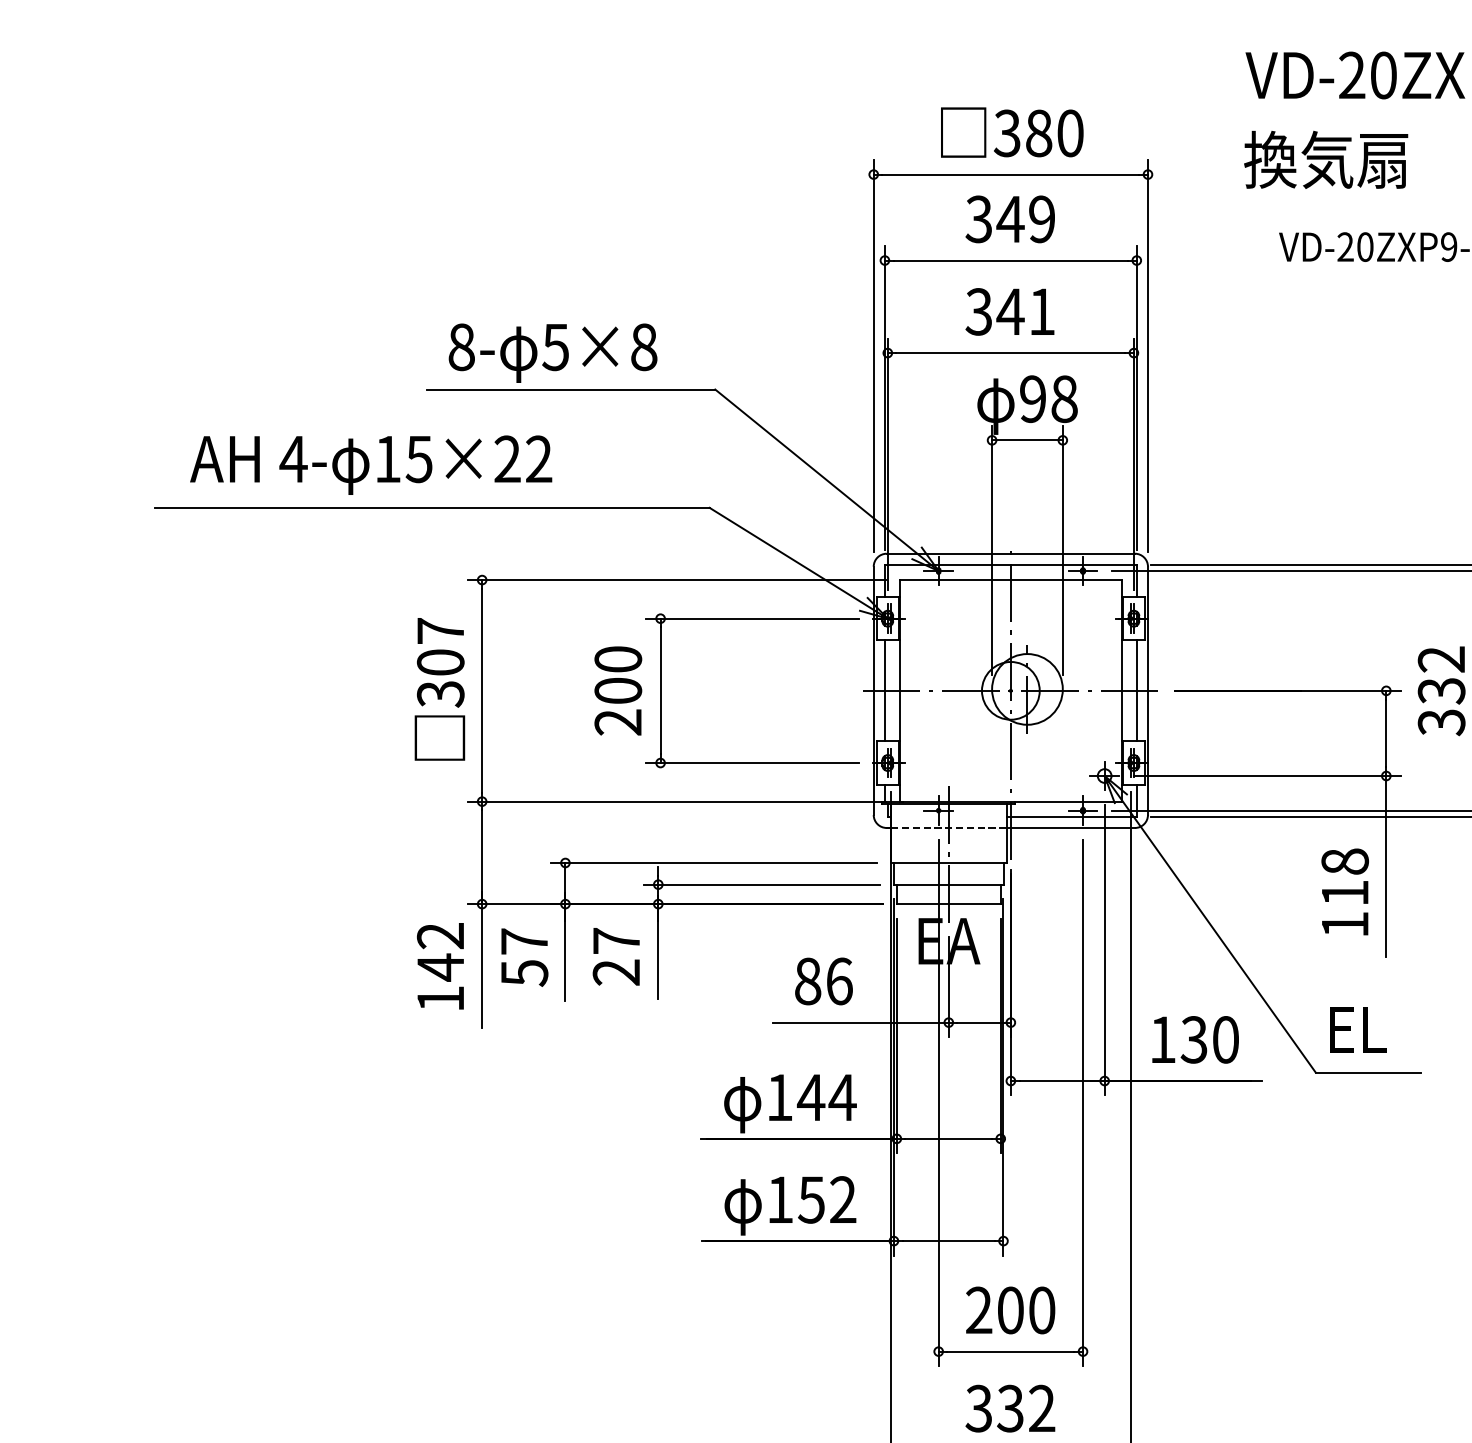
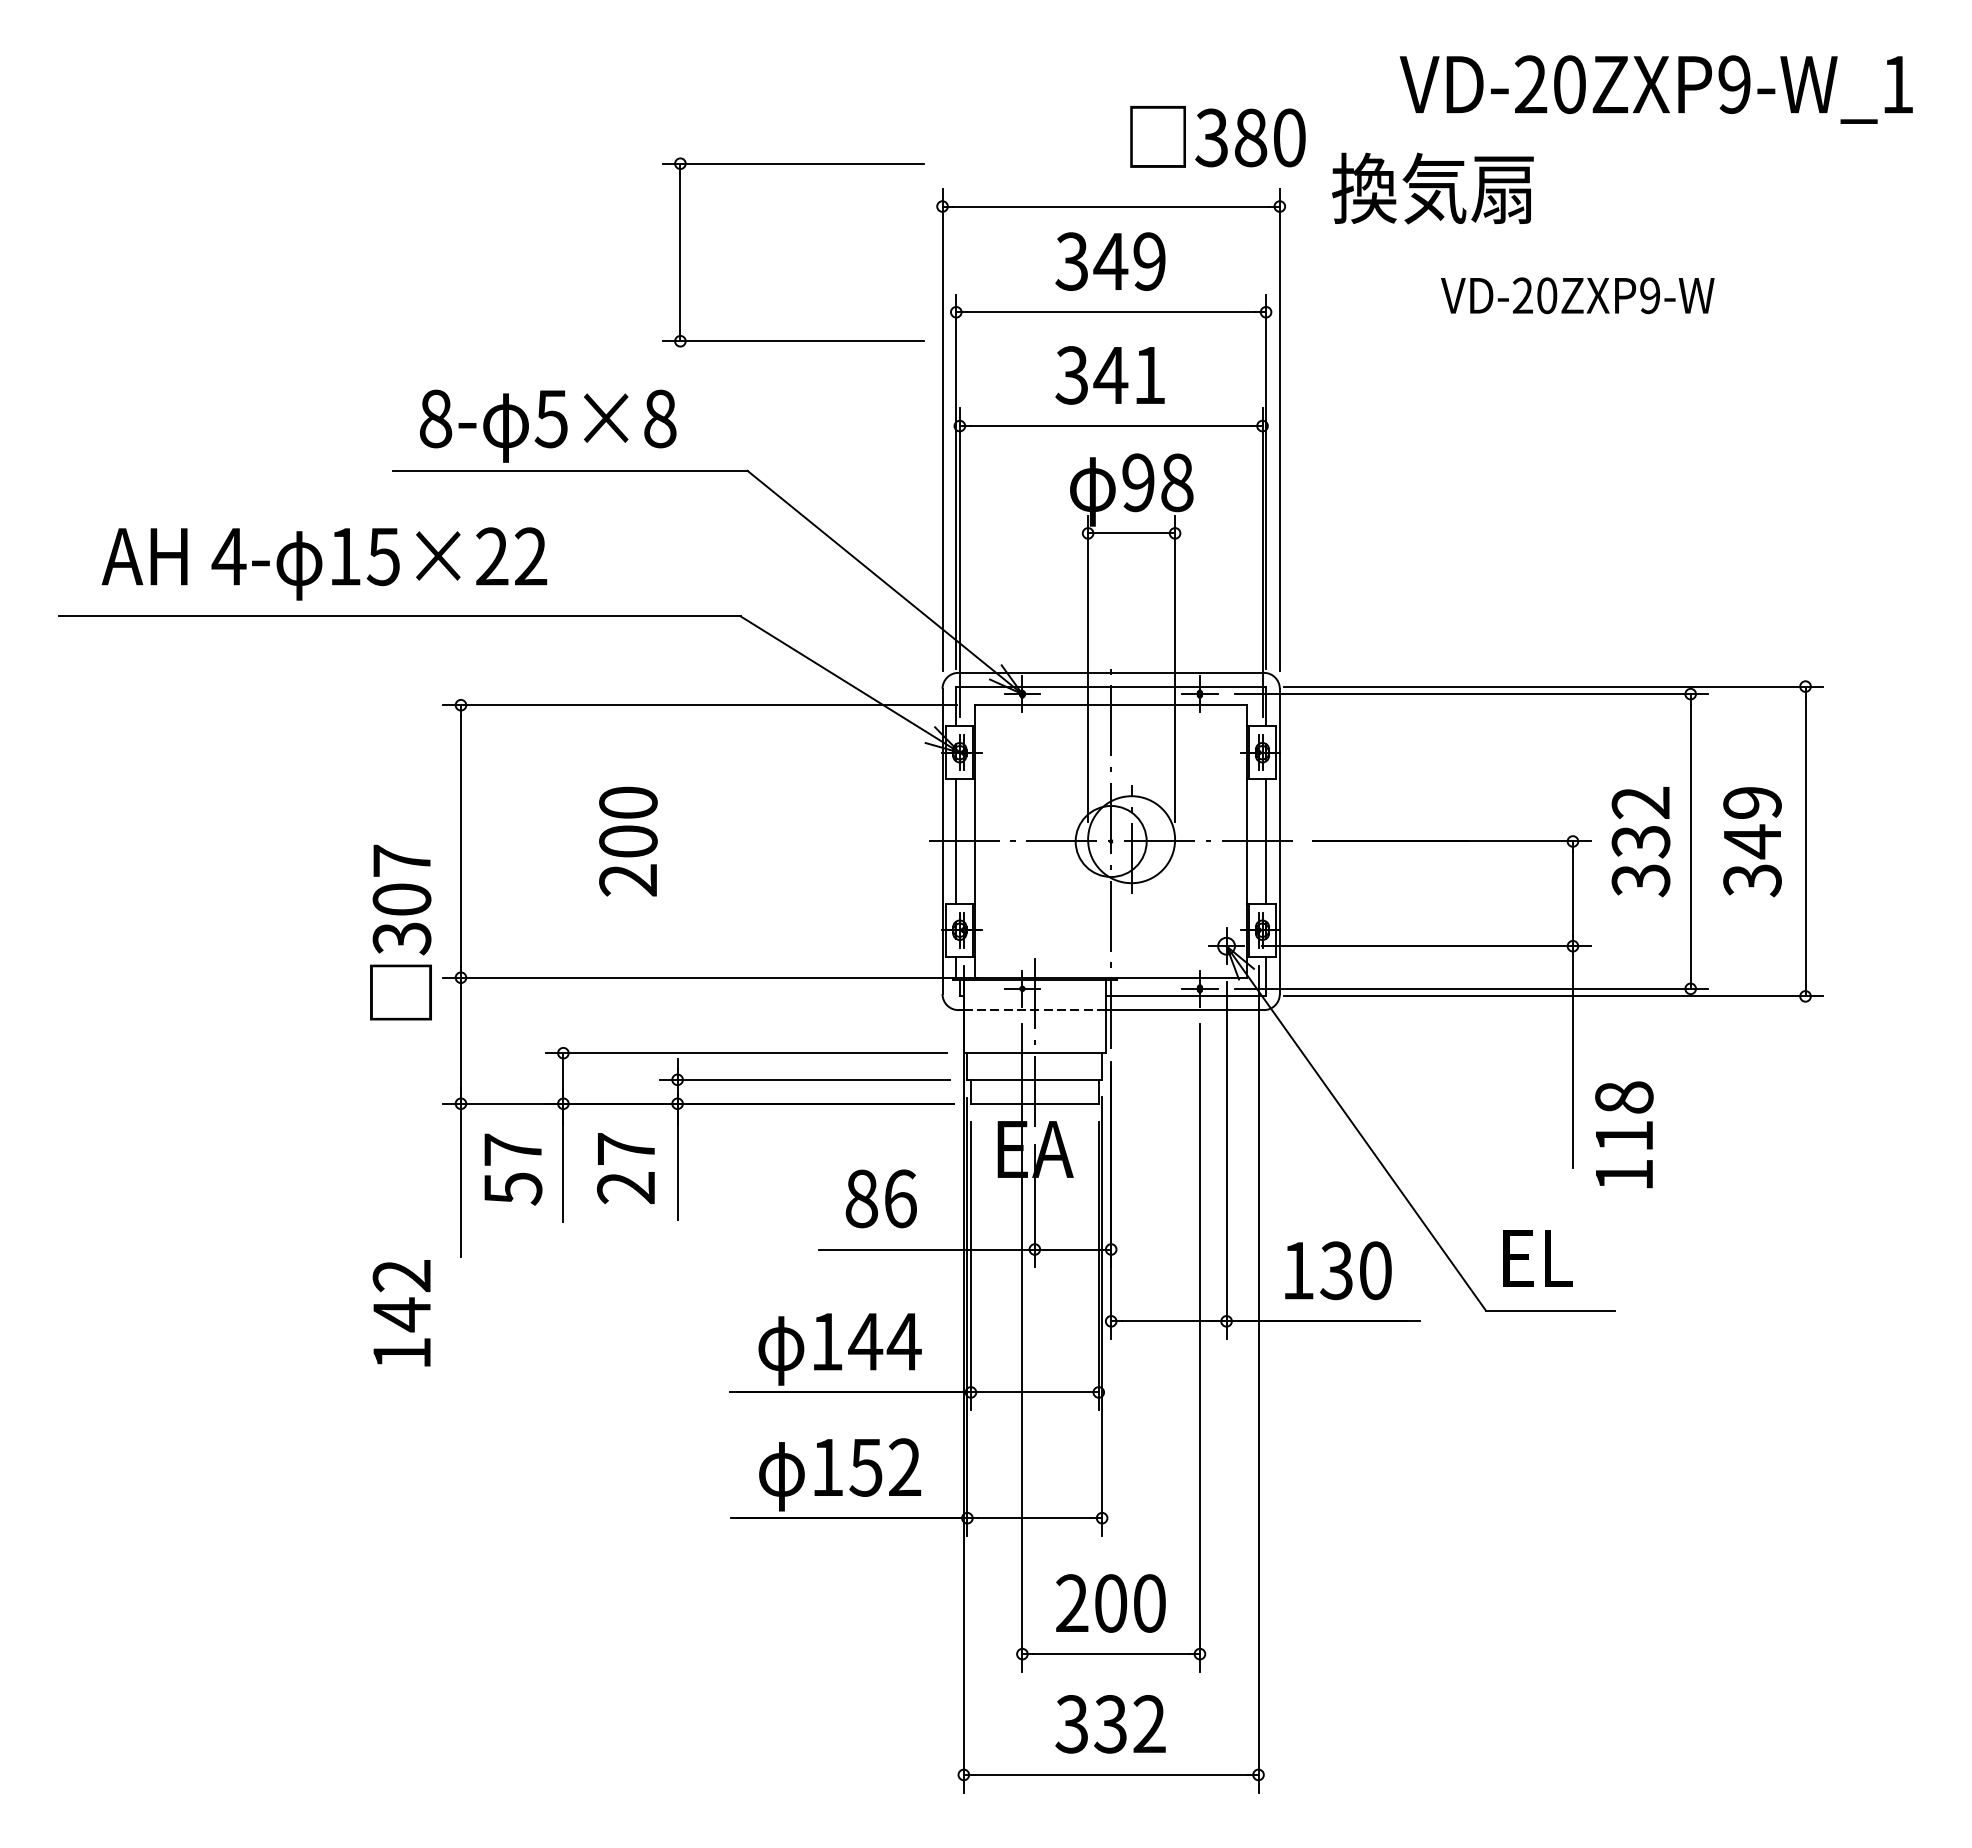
text: (1011, 132) -> (1217, 136), moved
text: (1325, 159) -> (1432, 188), moved
part: (752, 619) -> (793, 164), moved
text: (439, 689) -> (400, 932), moved
text: (1345, 891) -> (1624, 1134), moved
text: (440, 966) -> (401, 1313), moved

